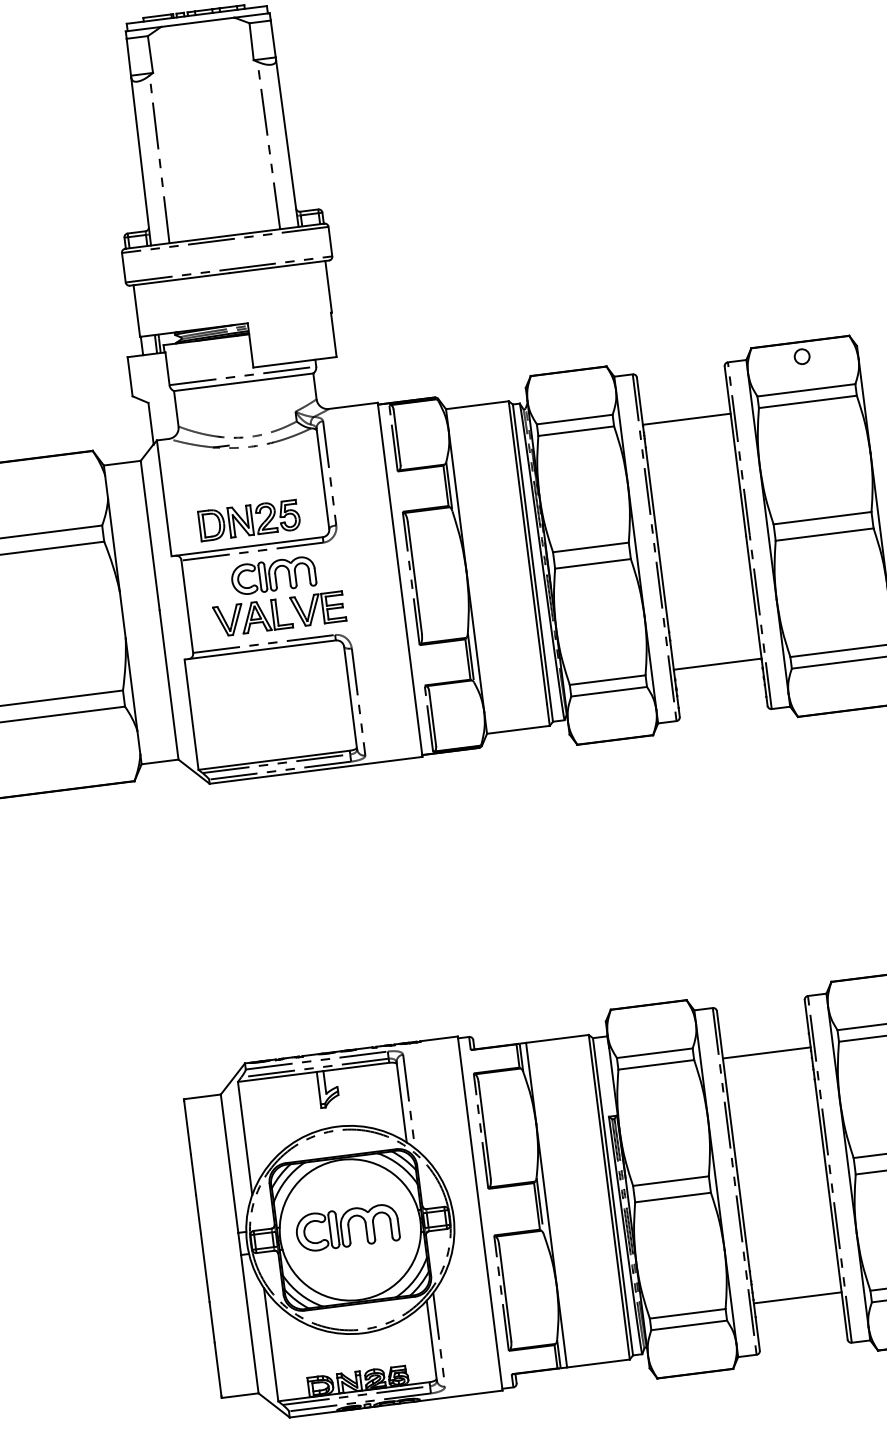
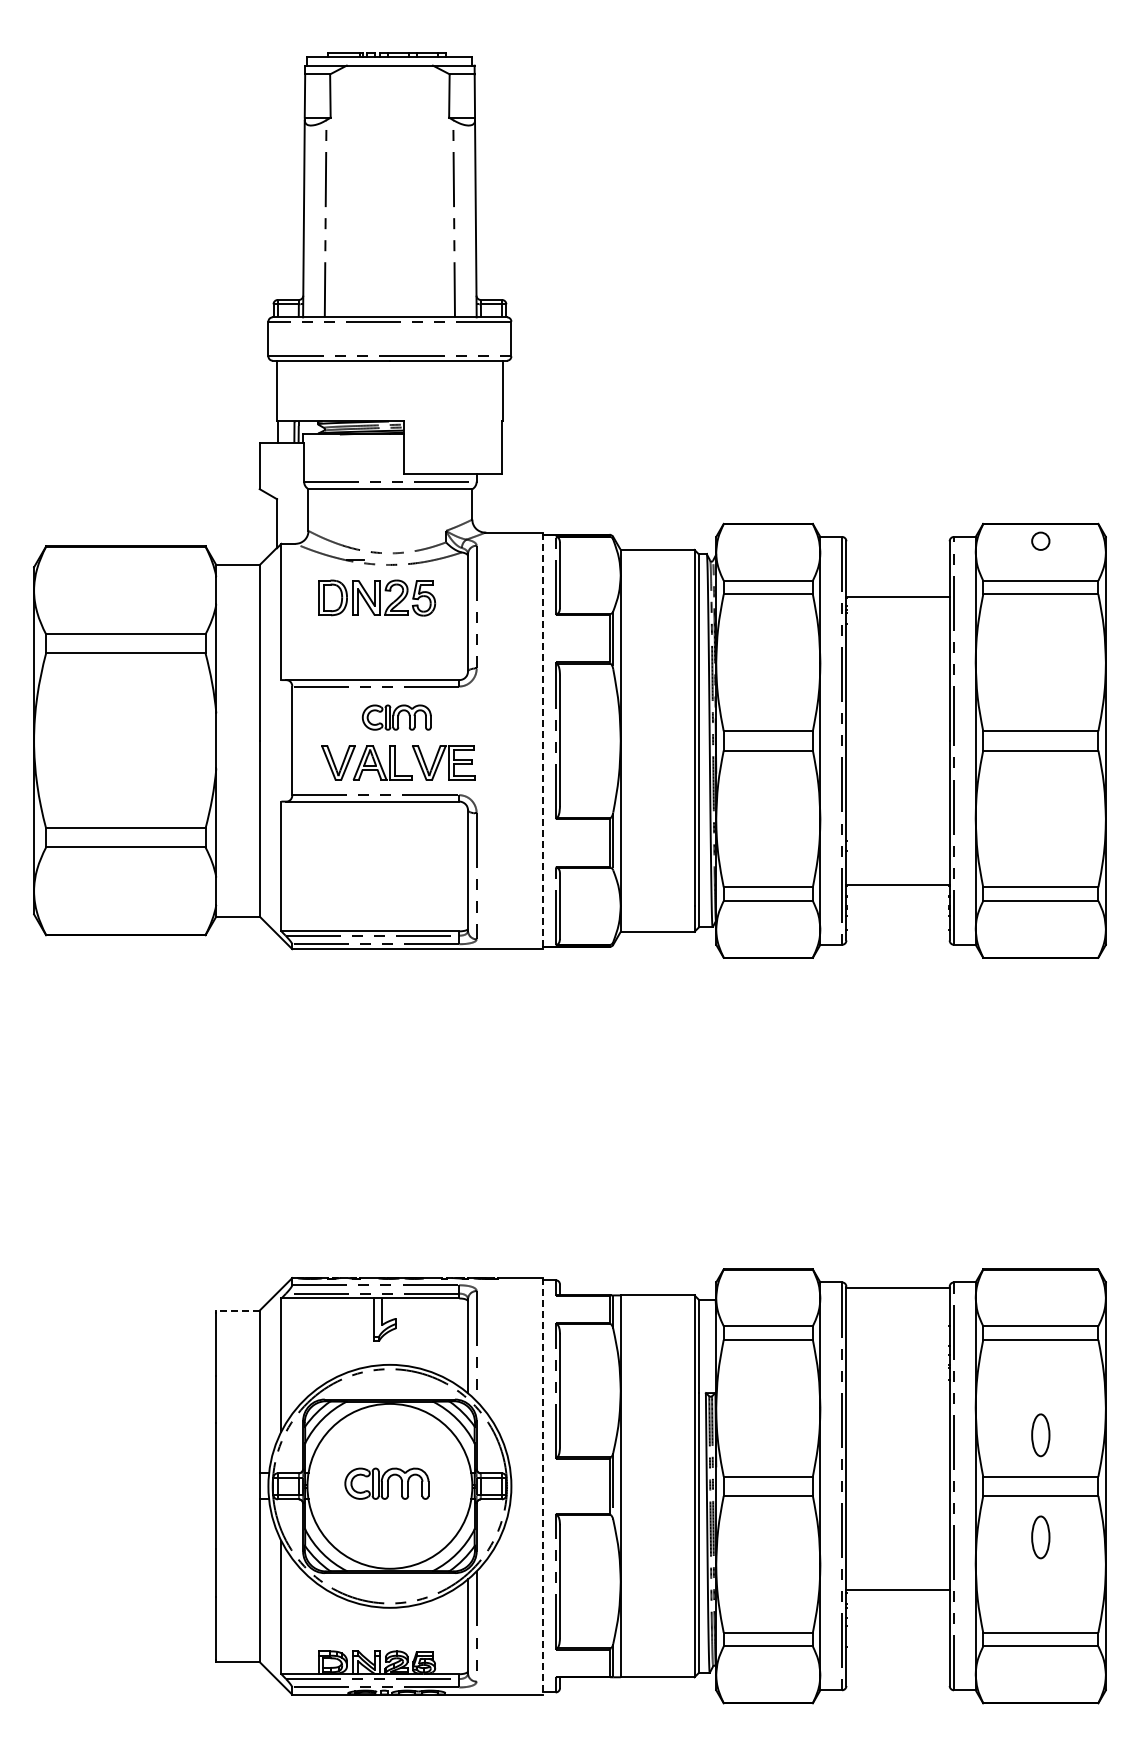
part: (249, 519) -> (377, 597), moved
part: (273, 575) -> (396, 717), size x0.7
line: (400, 580) -> (542, 741), solid -> dashed
line: (766, 1053) -> (897, 1288), moved
line: (202, 1096) -> (238, 1310), solid -> dashed
line: (480, 1213) -> (542, 1486), solid -> dashed
part: (347, 1227) -> (386, 1483), size x0.7
line: (797, 1297) -> (897, 1590), moved

